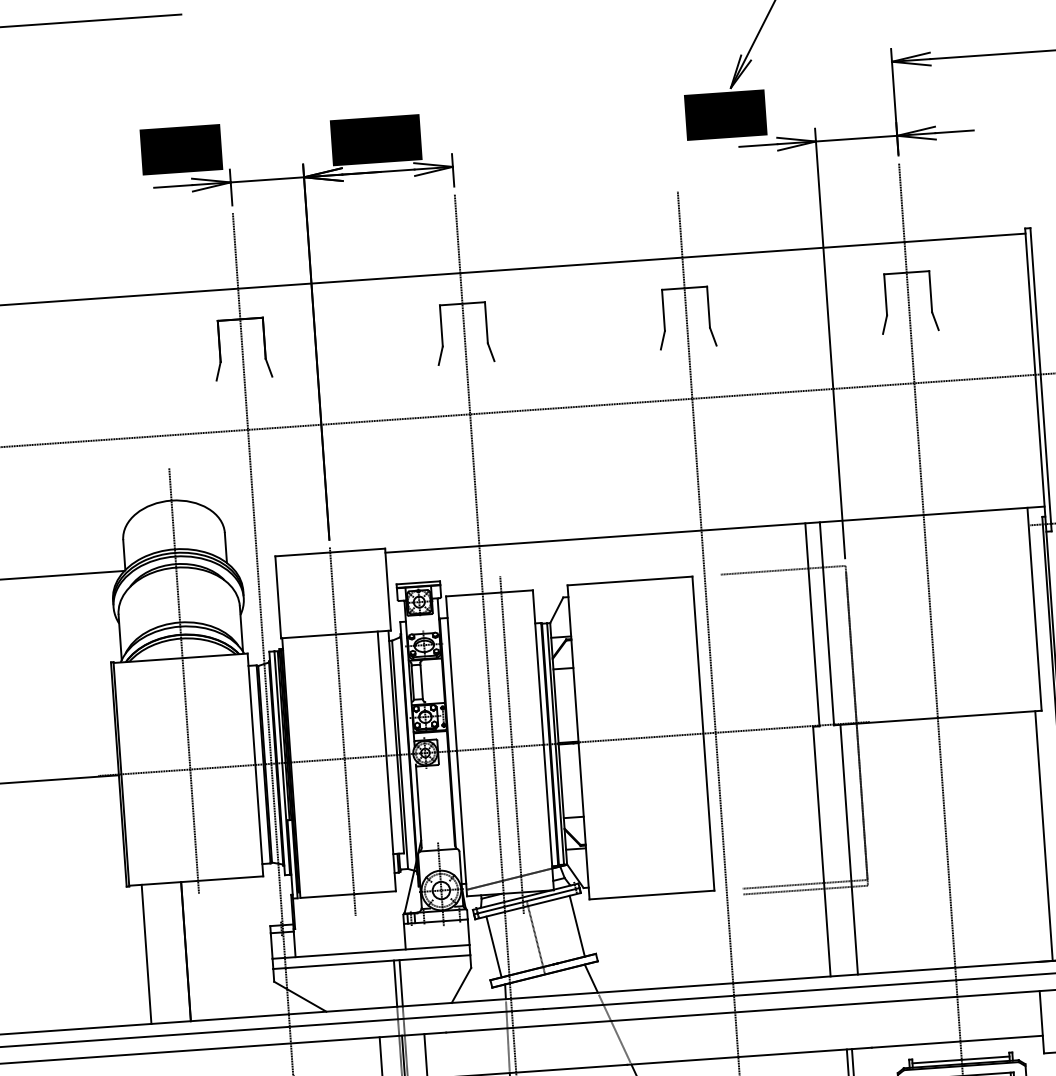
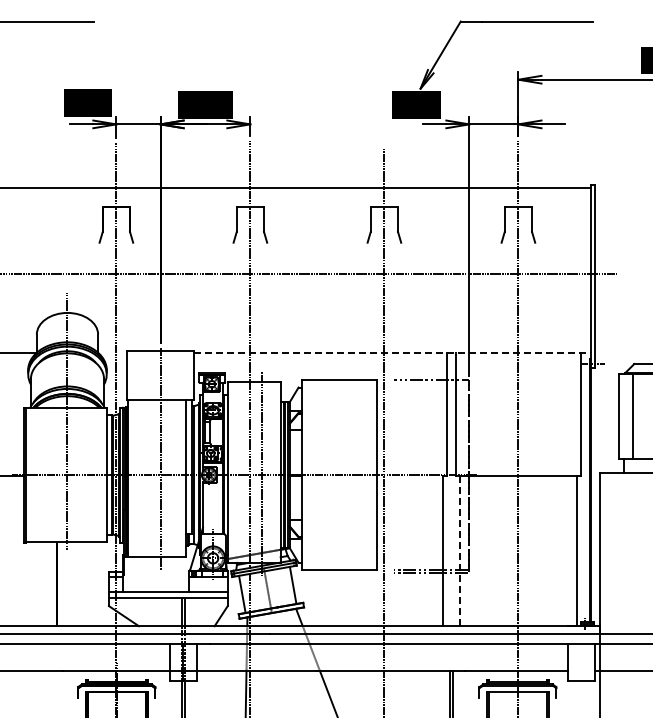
line: (715, 530) -> (392, 353), solid -> dashed
line: (848, 848) -> (459, 550), solid -> dashed
line: (146, 954) -> (33, 584), removed

